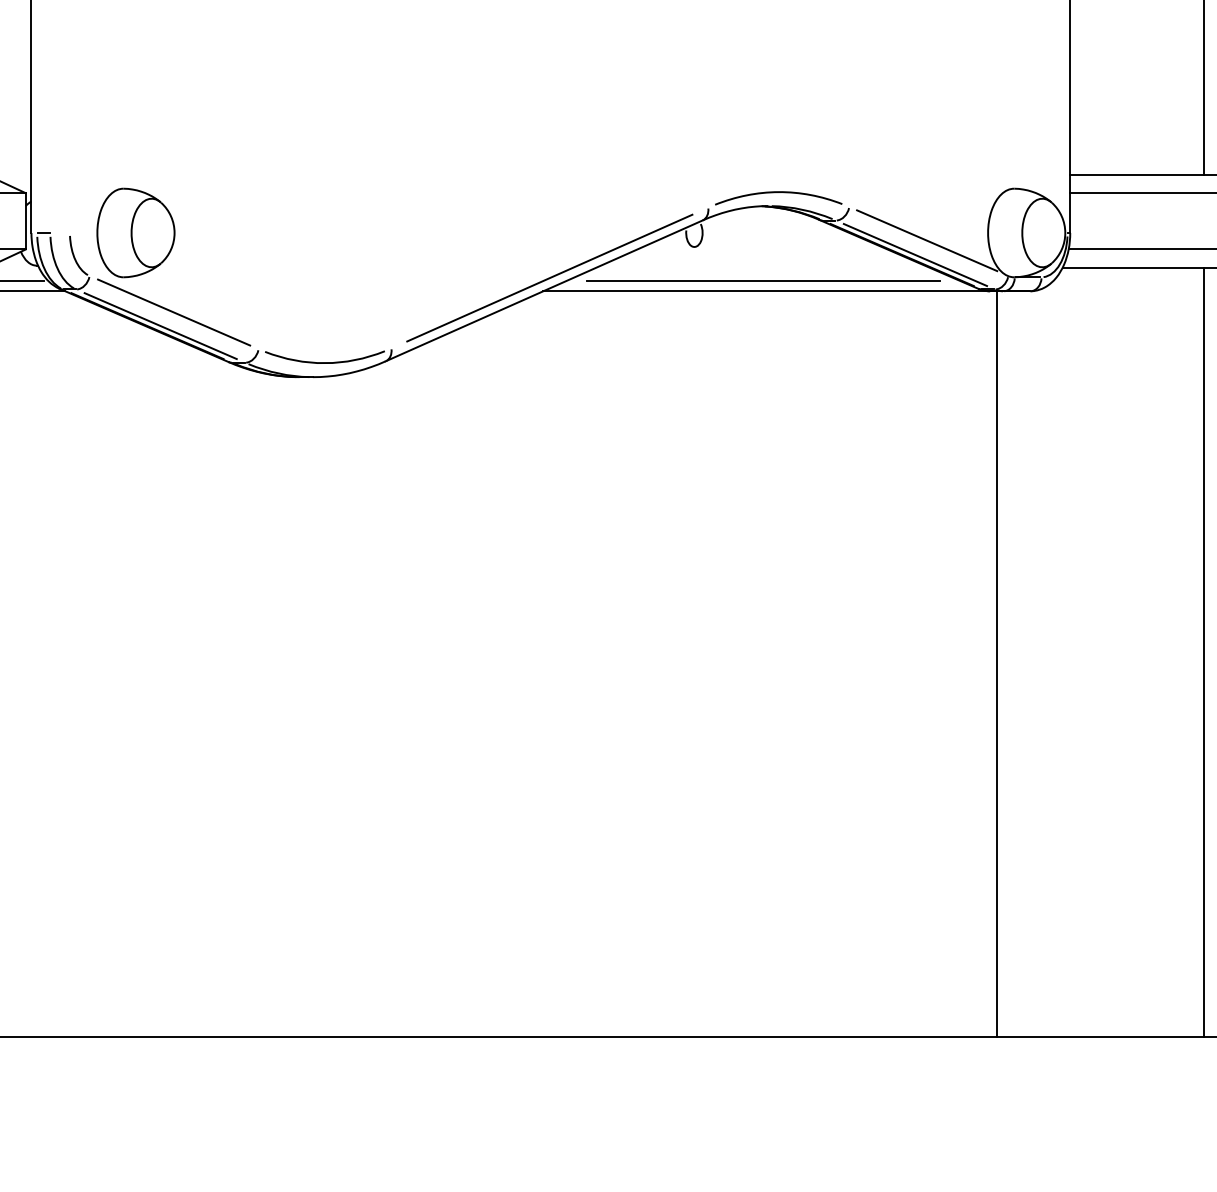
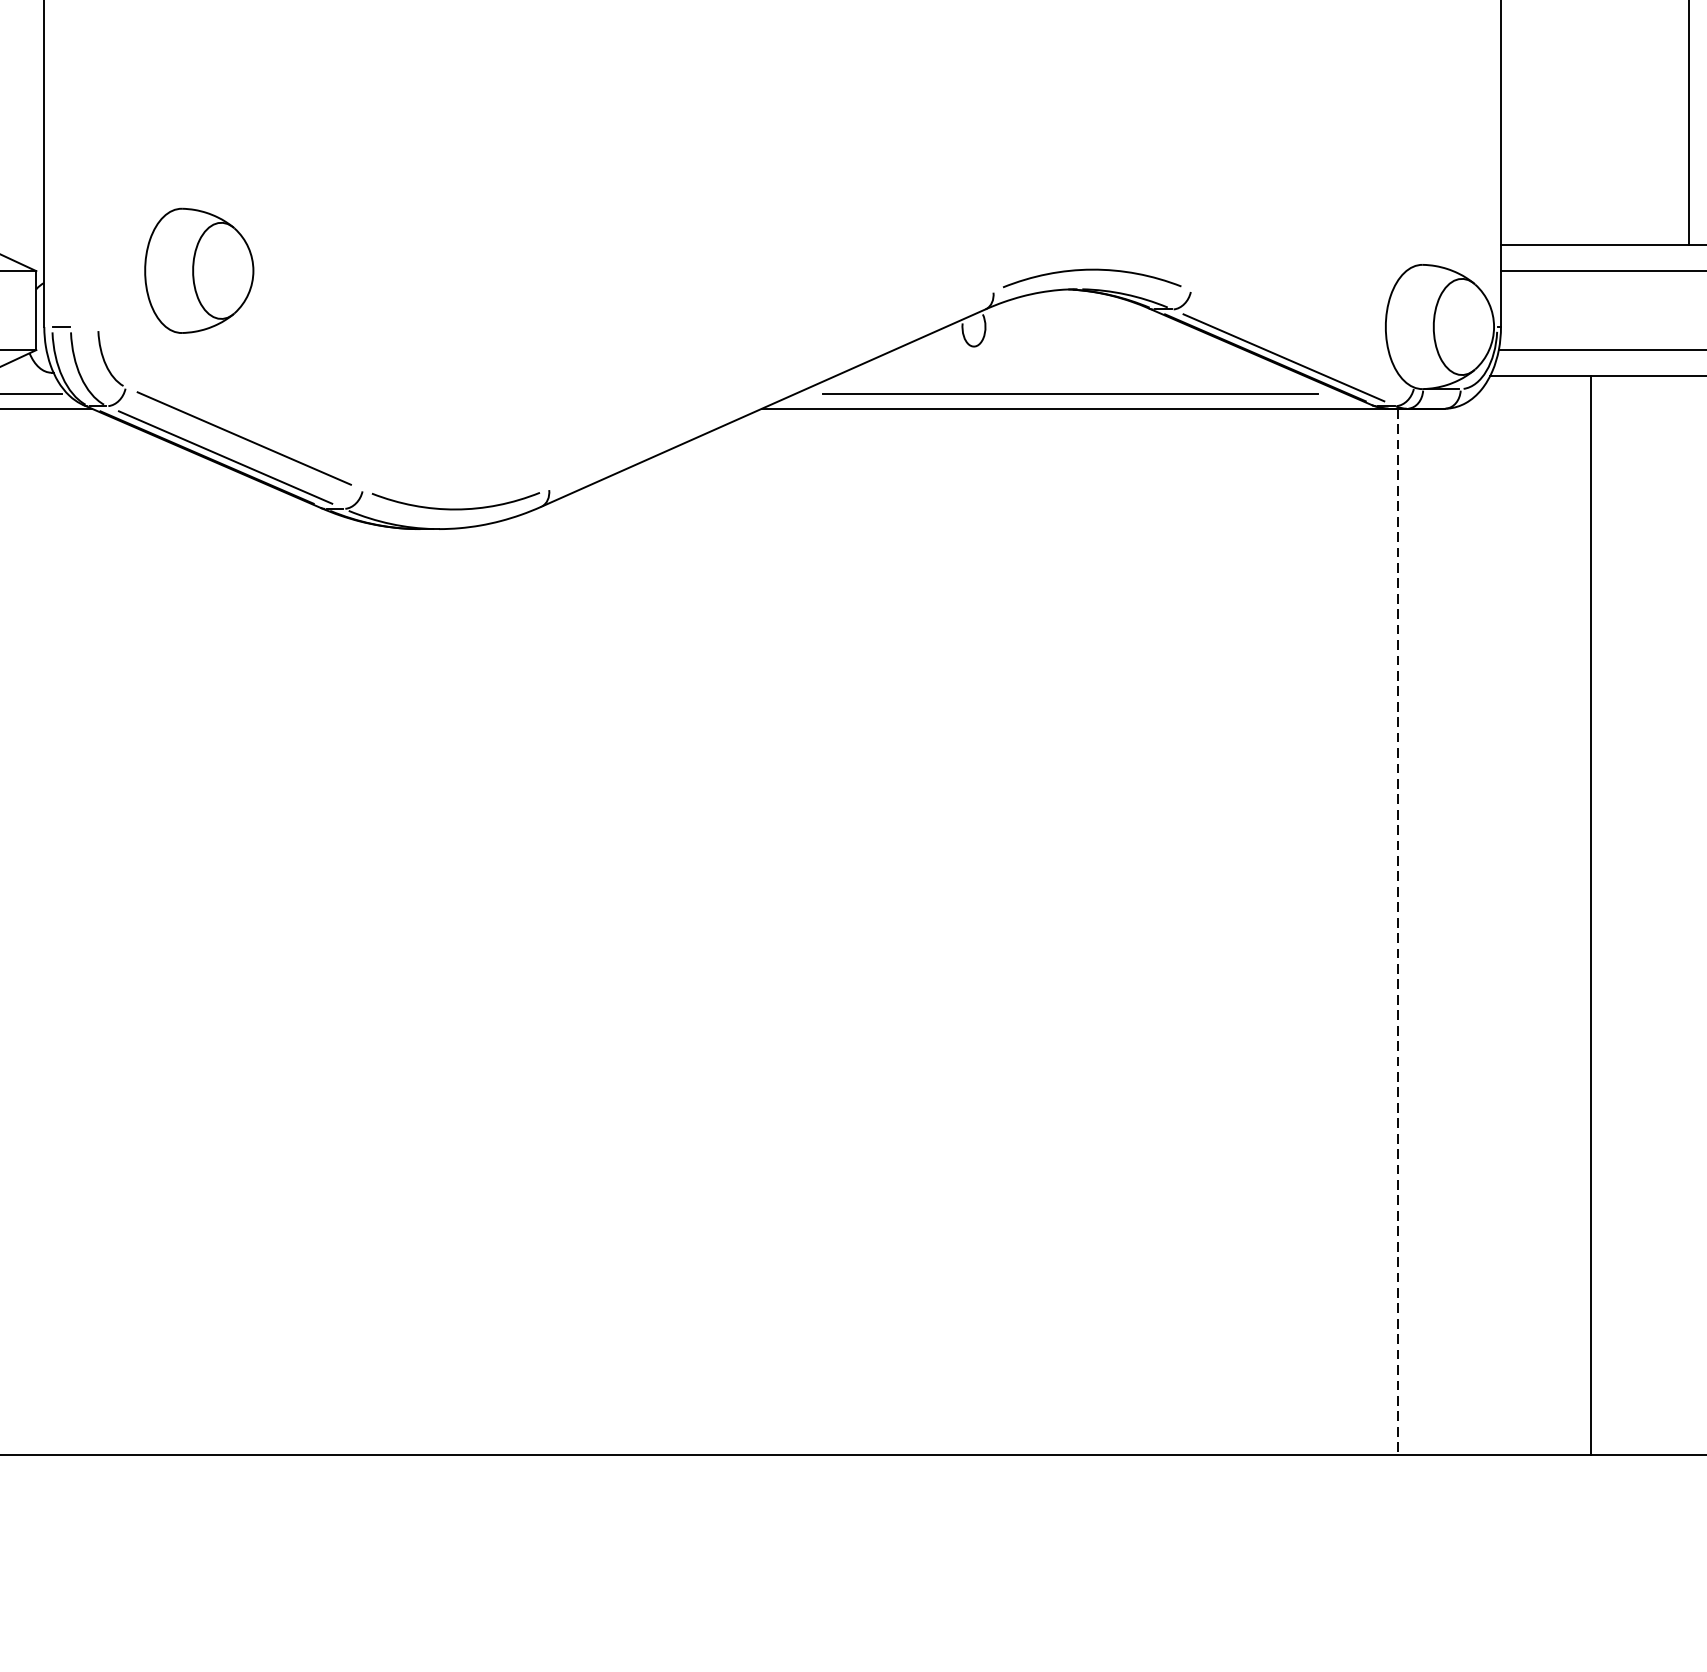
part: (135, 232) -> (198, 270), moved
line: (927, 240) -> (1300, 337), removed
line: (549, 277) -> (770, 389), removed
line: (1204, 652) -> (1591, 915), moved
line: (996, 664) -> (1397, 932), solid -> dashed

